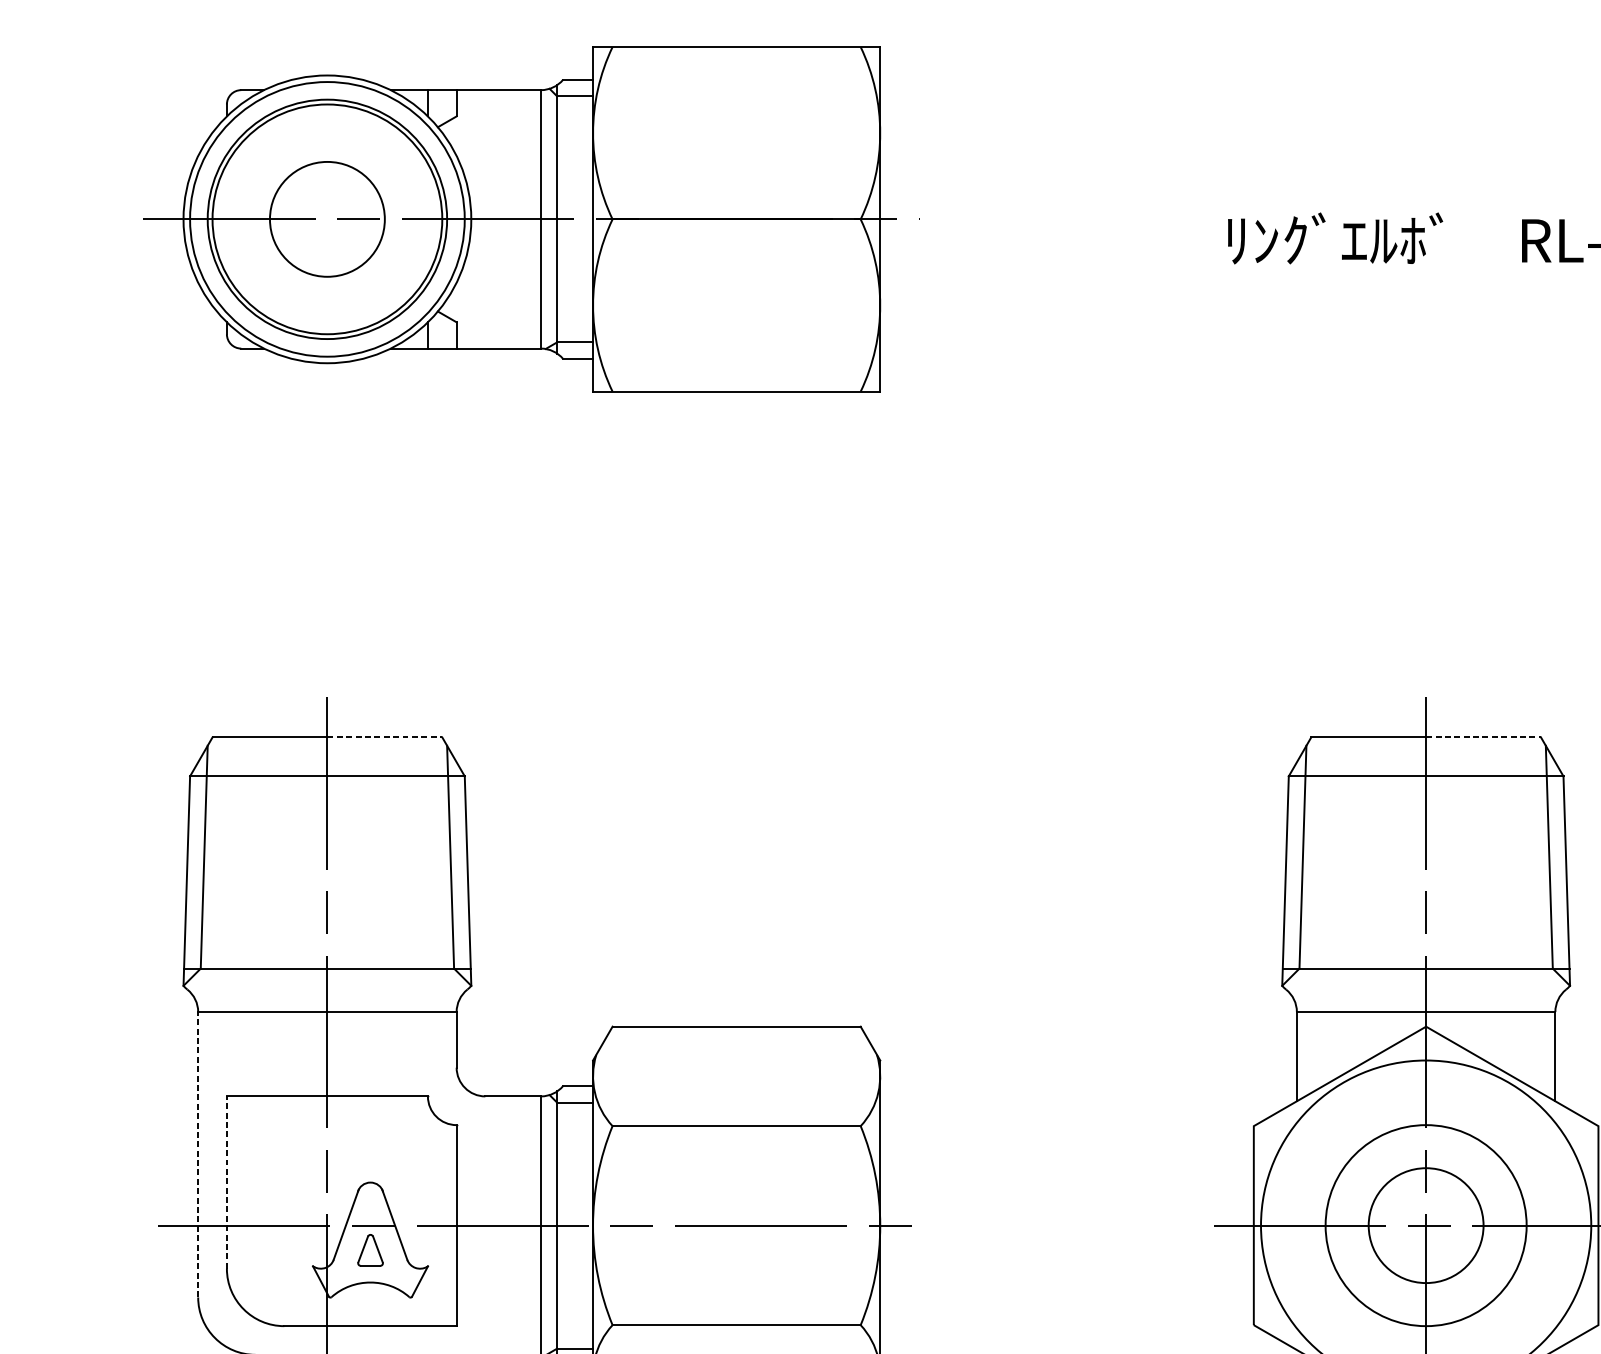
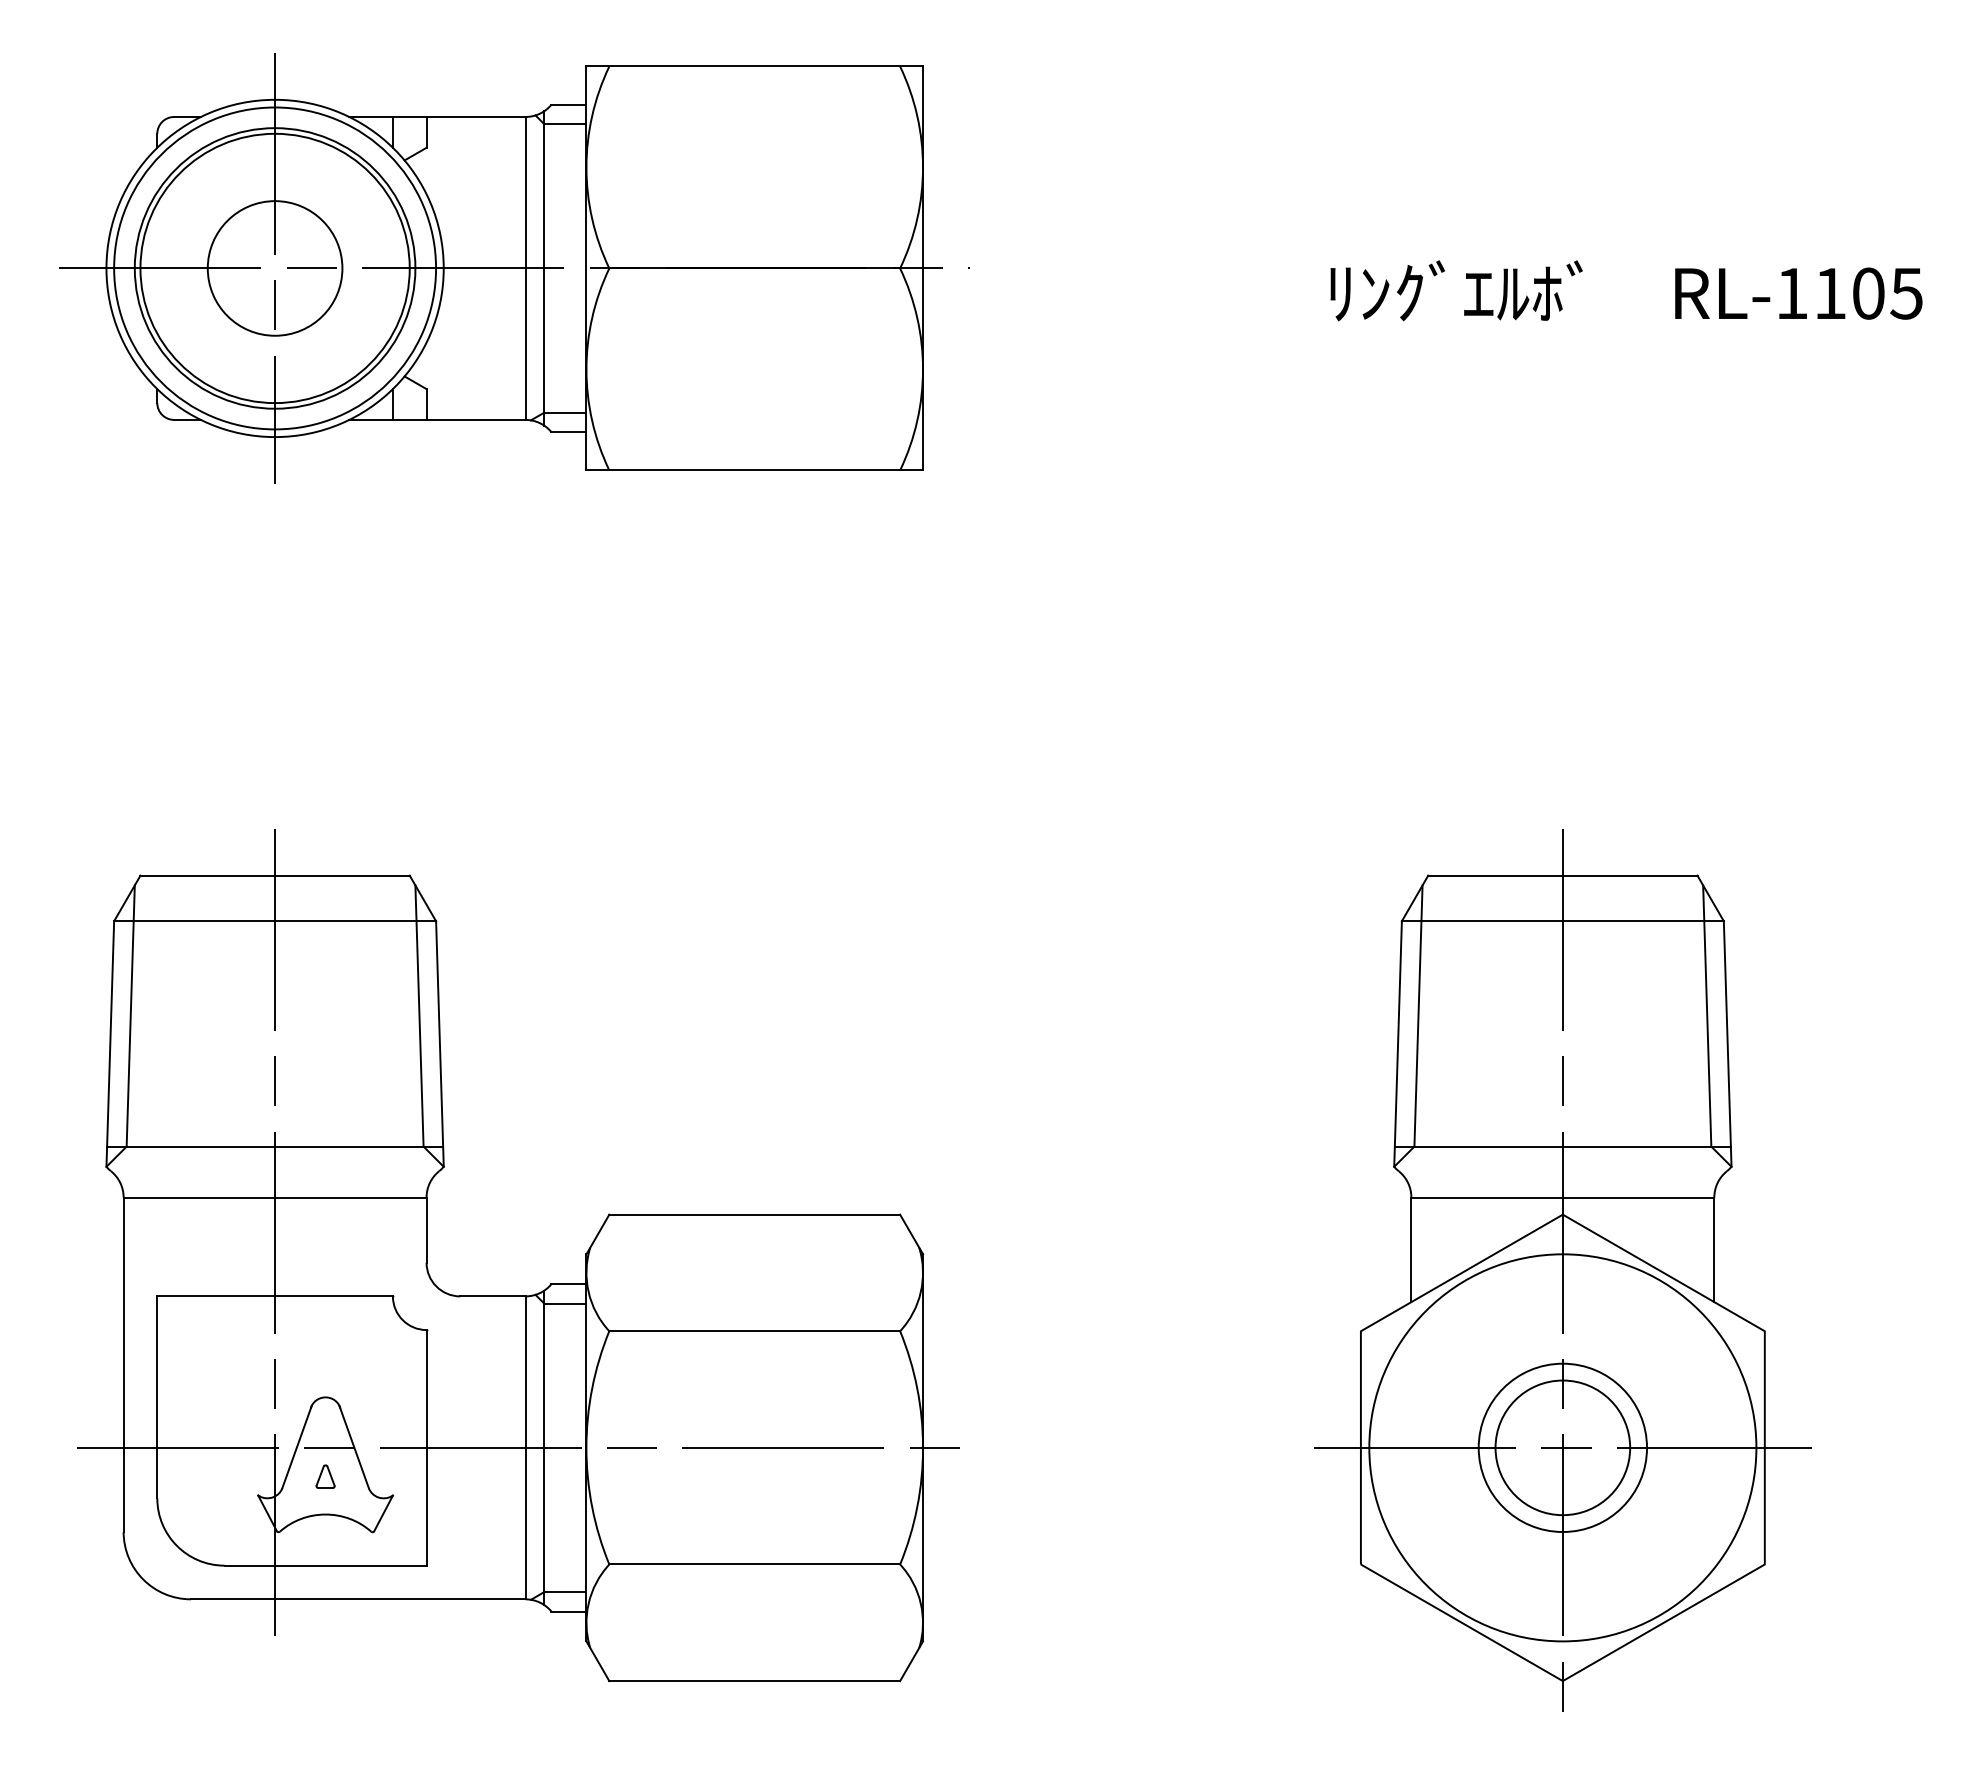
line: (327, 219) -> (275, 268), added
line: (384, 737) -> (342, 875), dashed -> solid
line: (1483, 737) -> (1630, 875), dashed -> solid
line: (198, 1154) -> (123, 1364), dashed -> solid
line: (227, 1182) -> (157, 1397), dashed -> solid
circle: (1425, 1225) -> (1562, 1447), size x0.71
part: (370, 1250) -> (325, 1476), size x0.62

